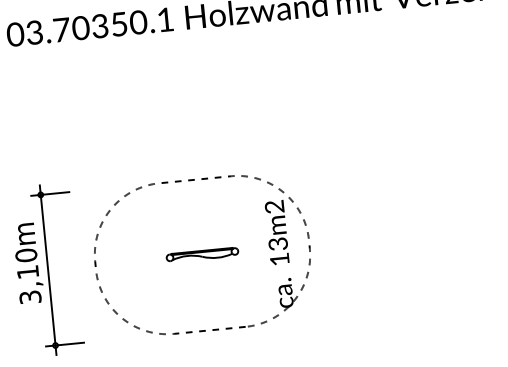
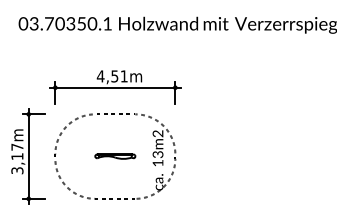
part: (190, 131) -> (115, 87), added
text: (26, 254) -> (17, 146), 3,10m -> 3,17m

